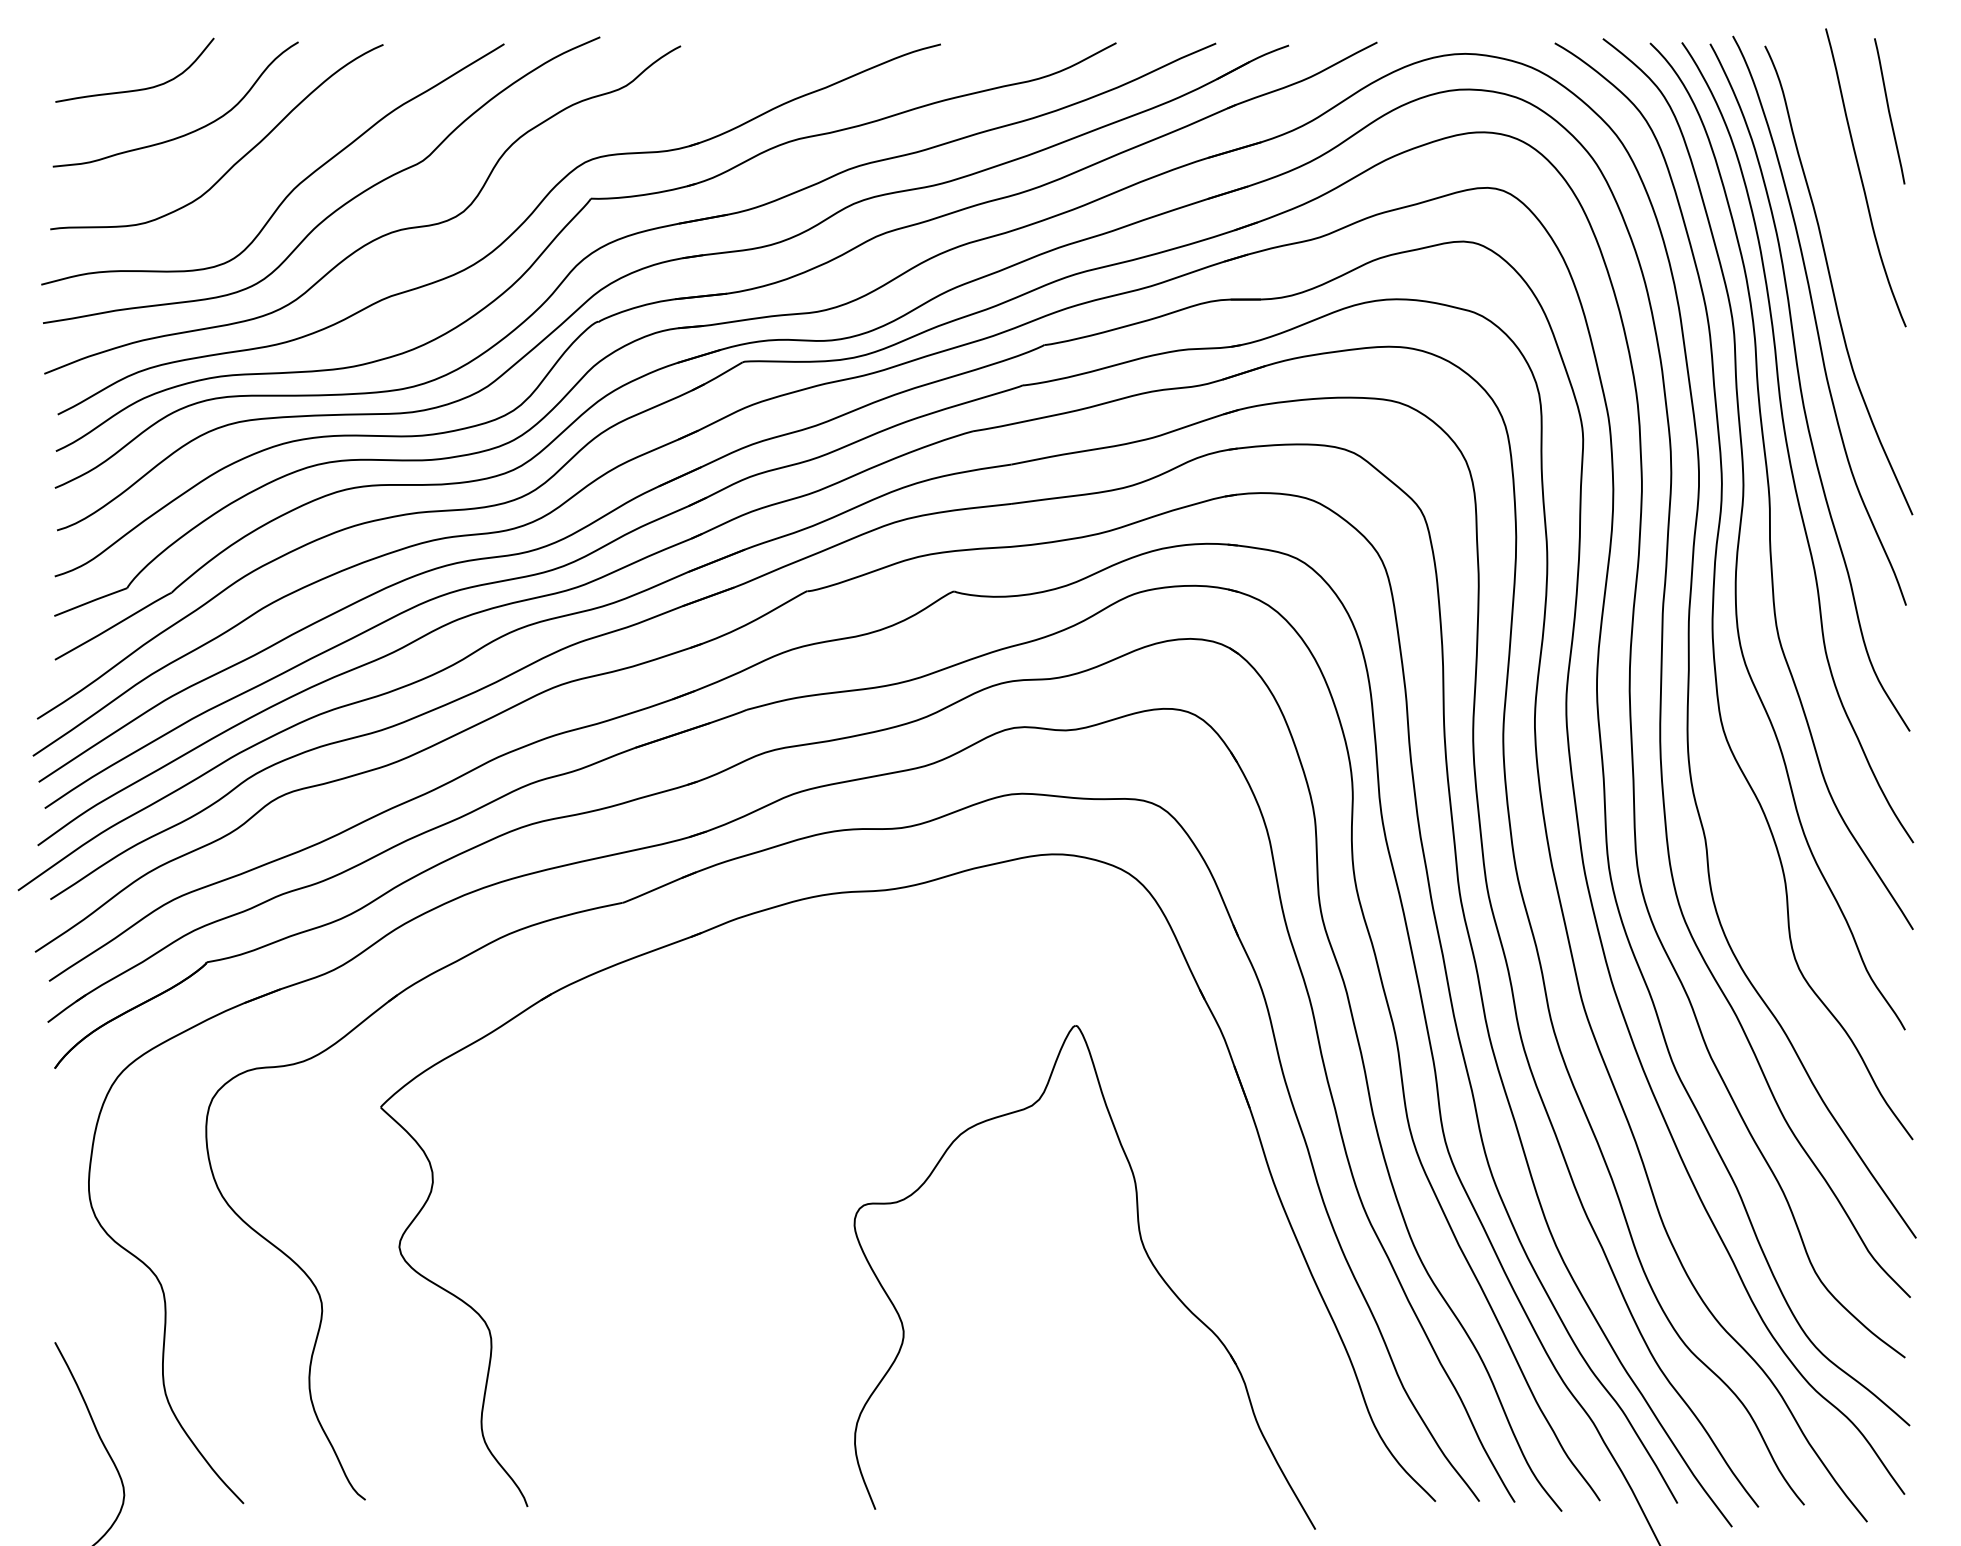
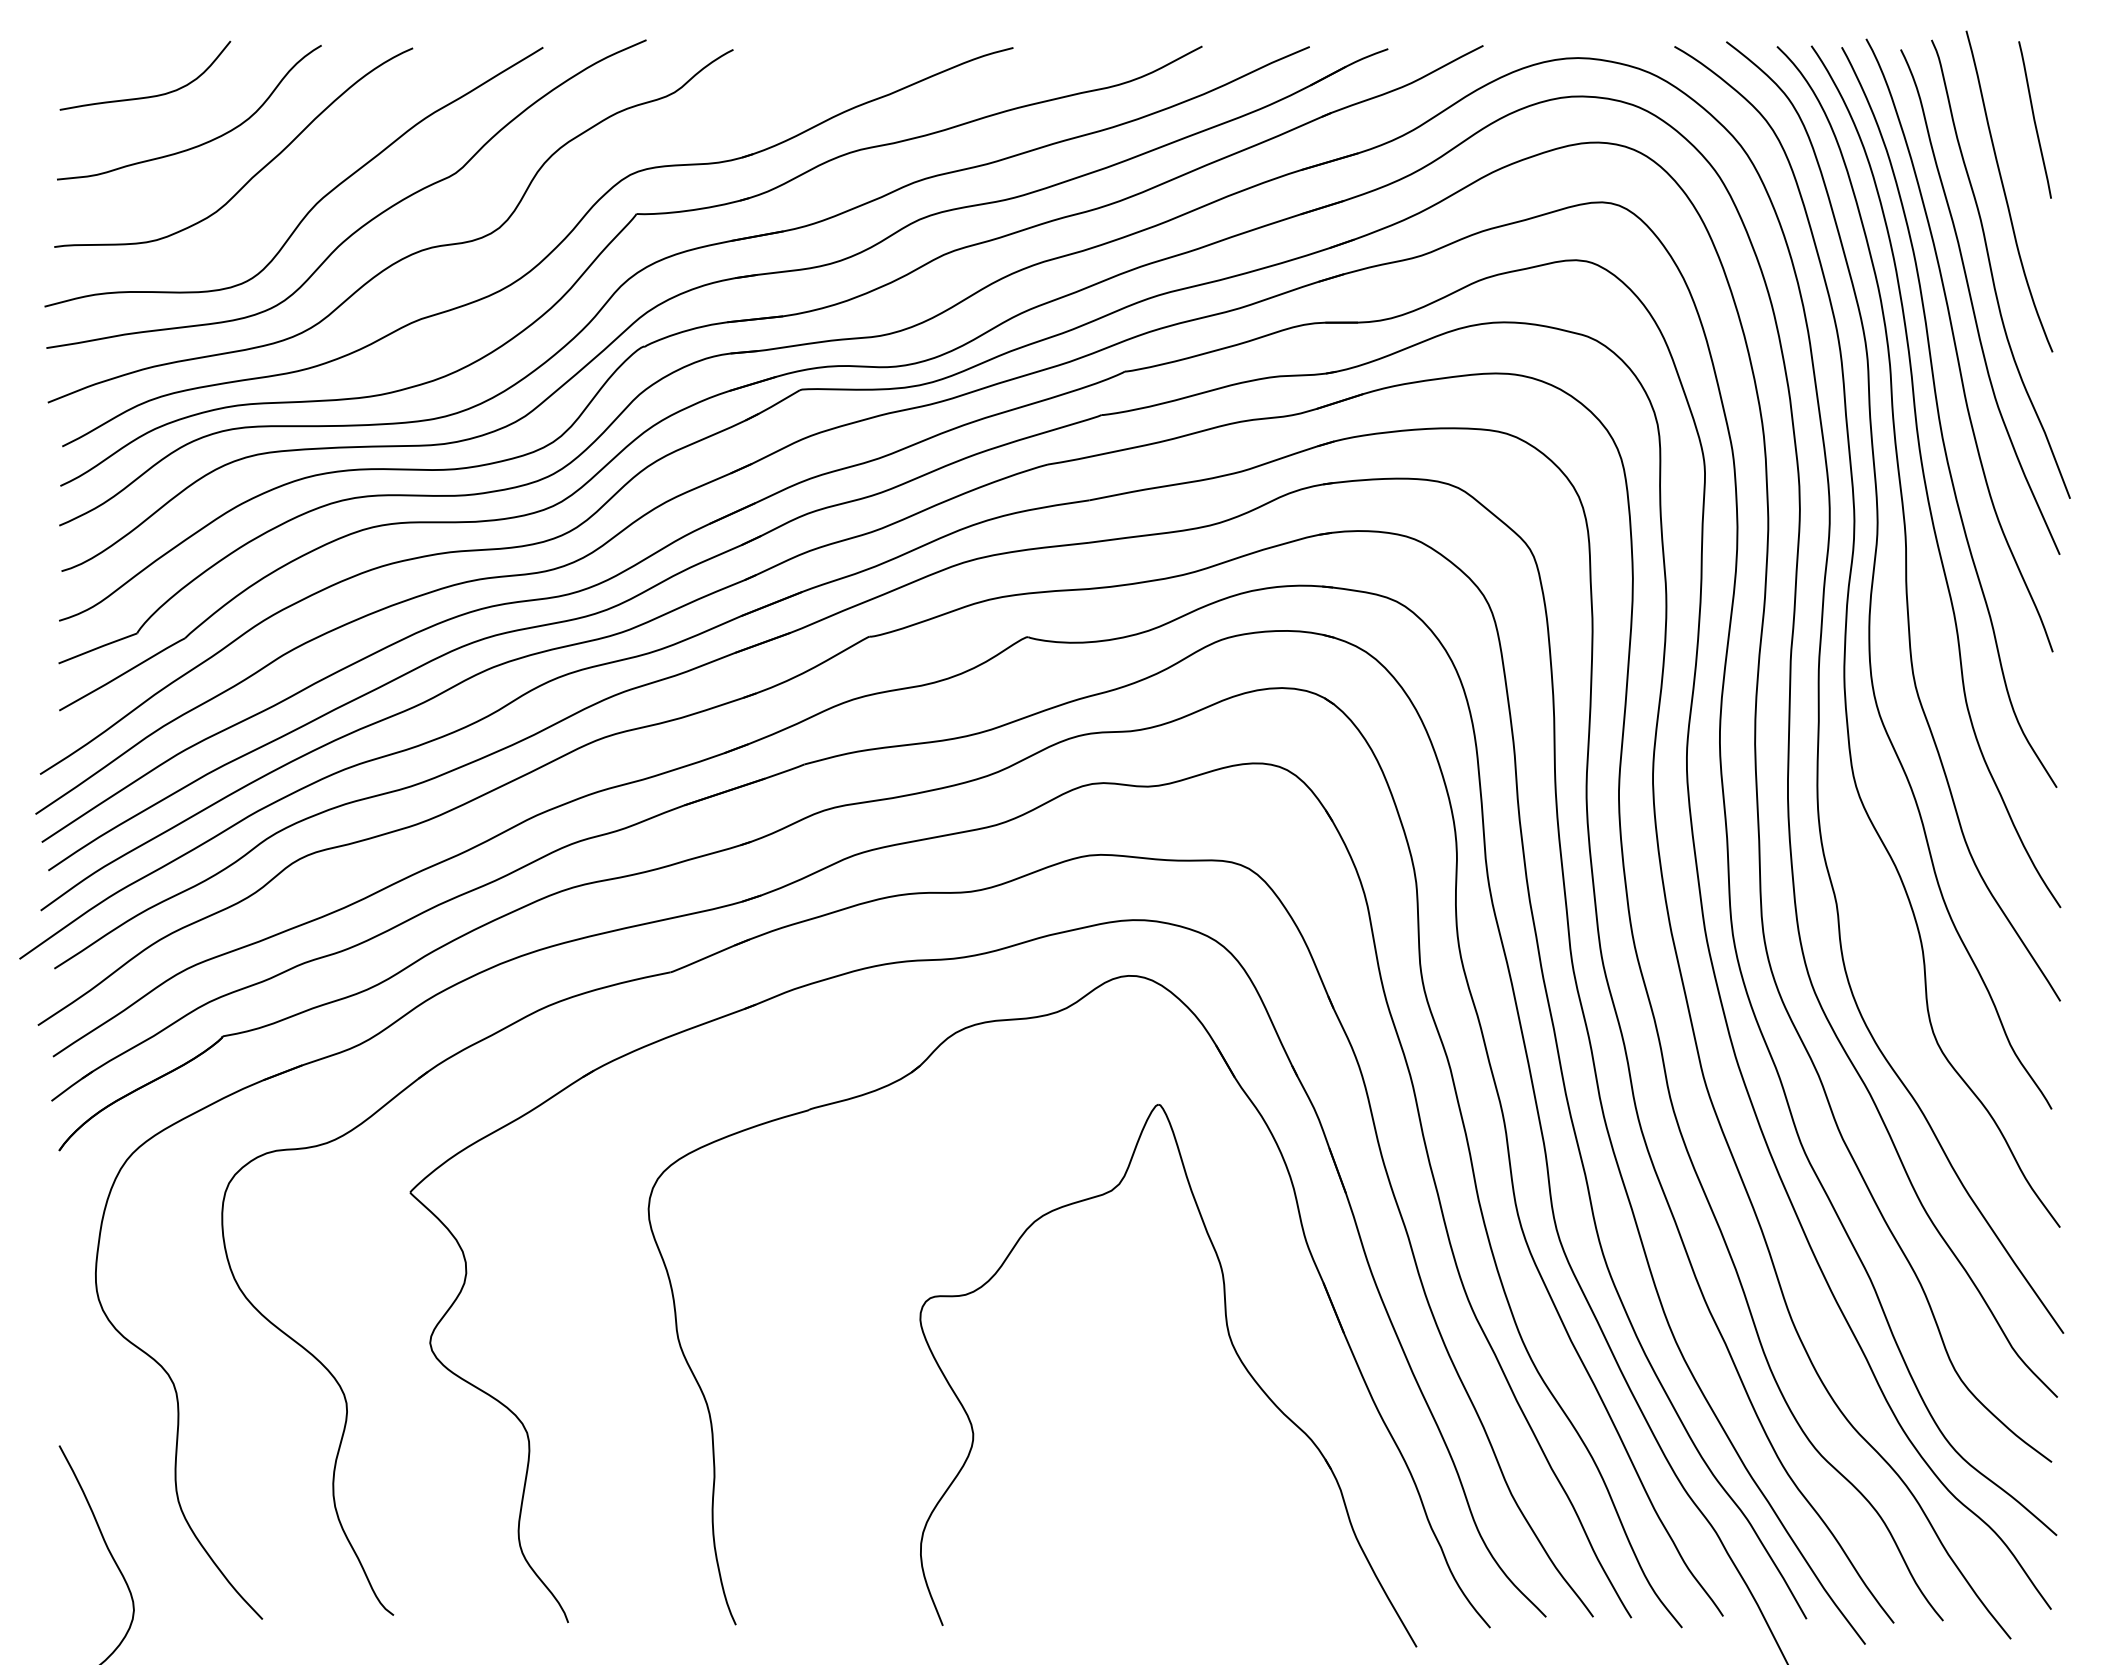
curve: (1850, 251) -> (1992, 270), added
part: (1210, 1148) -> (1303, 1236), added

